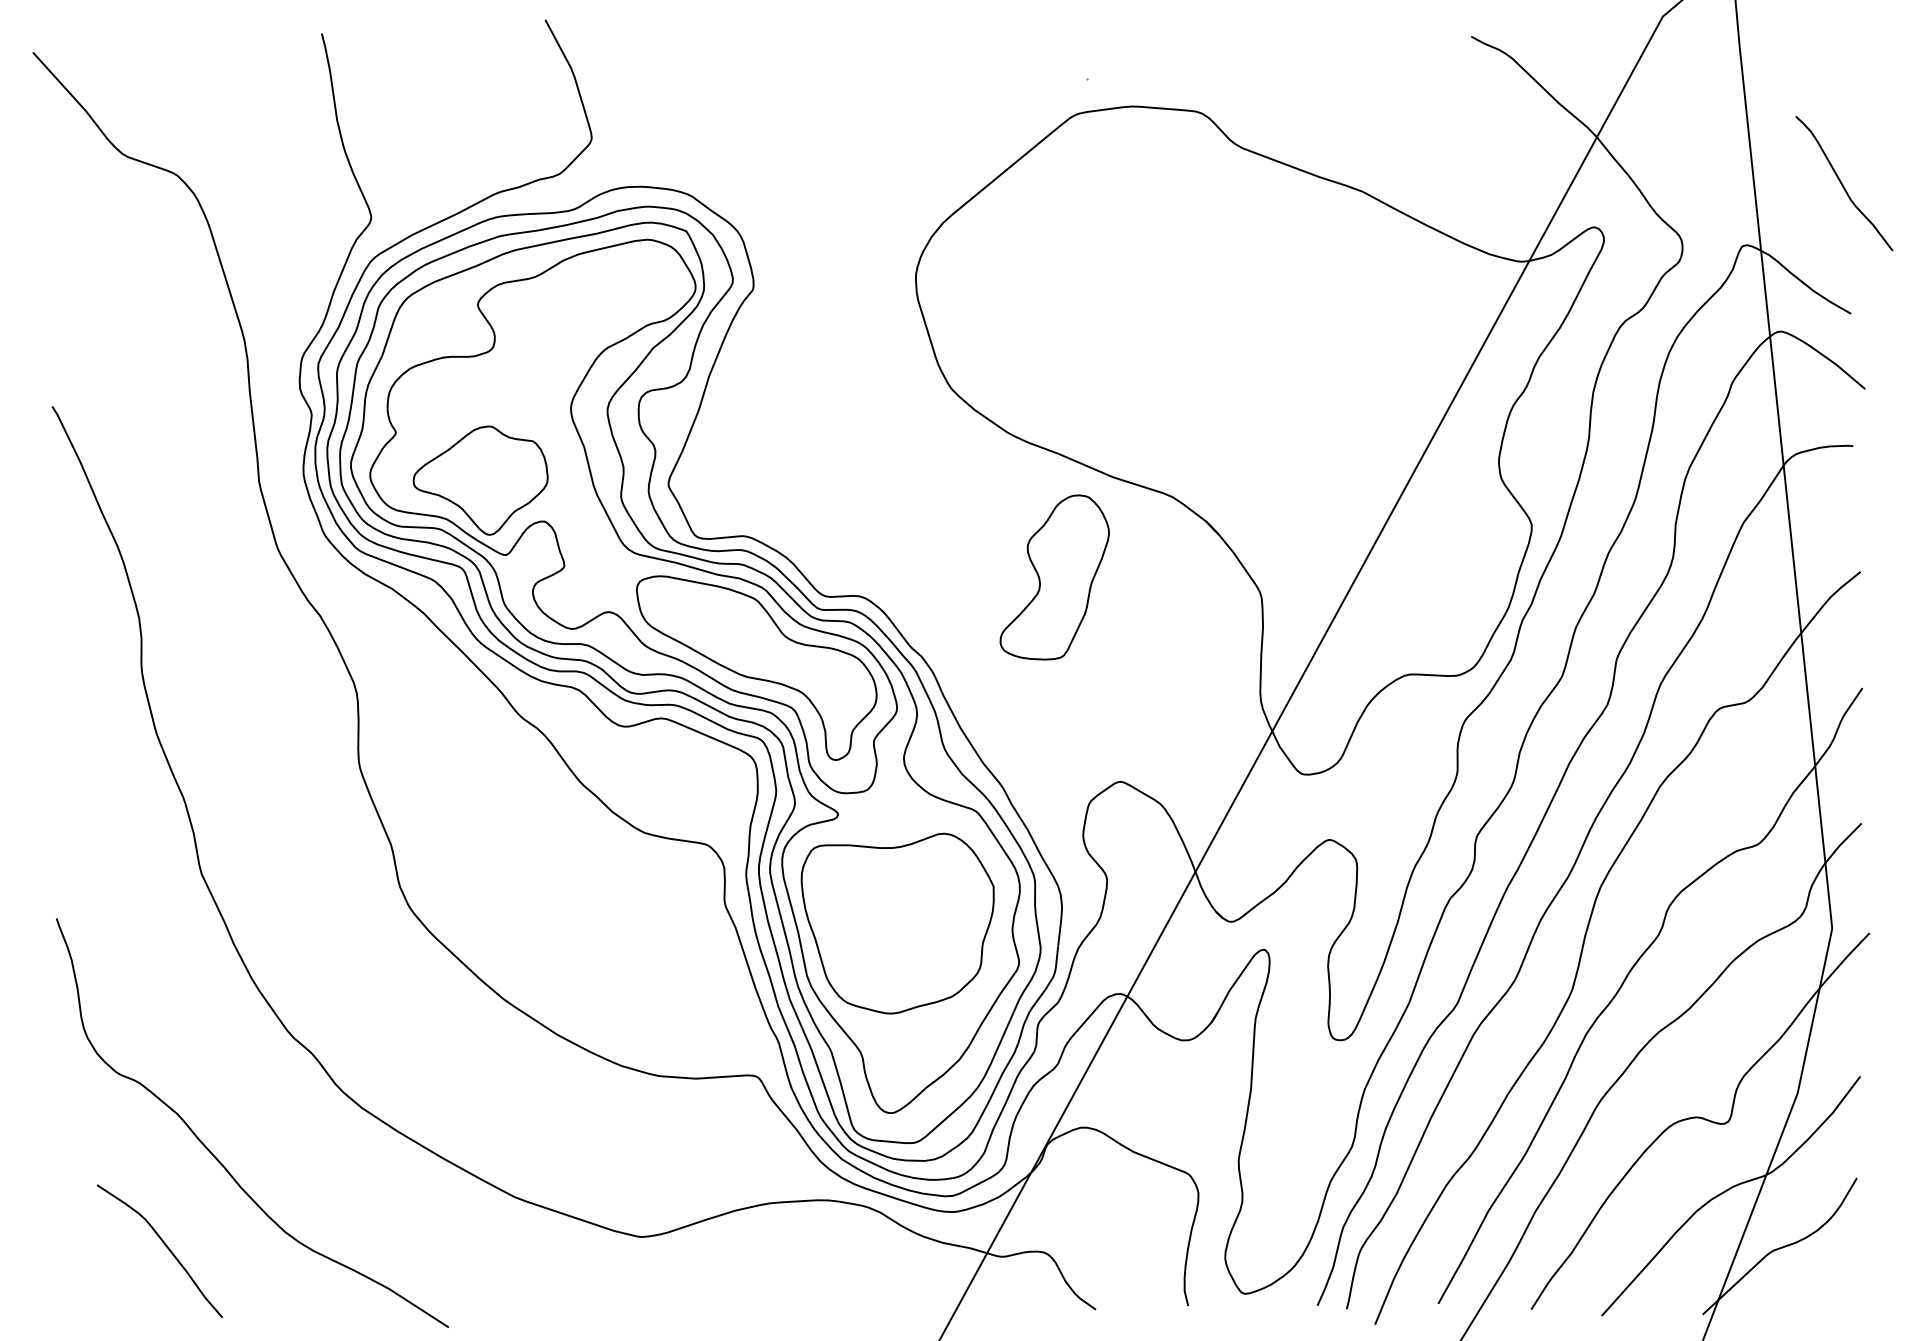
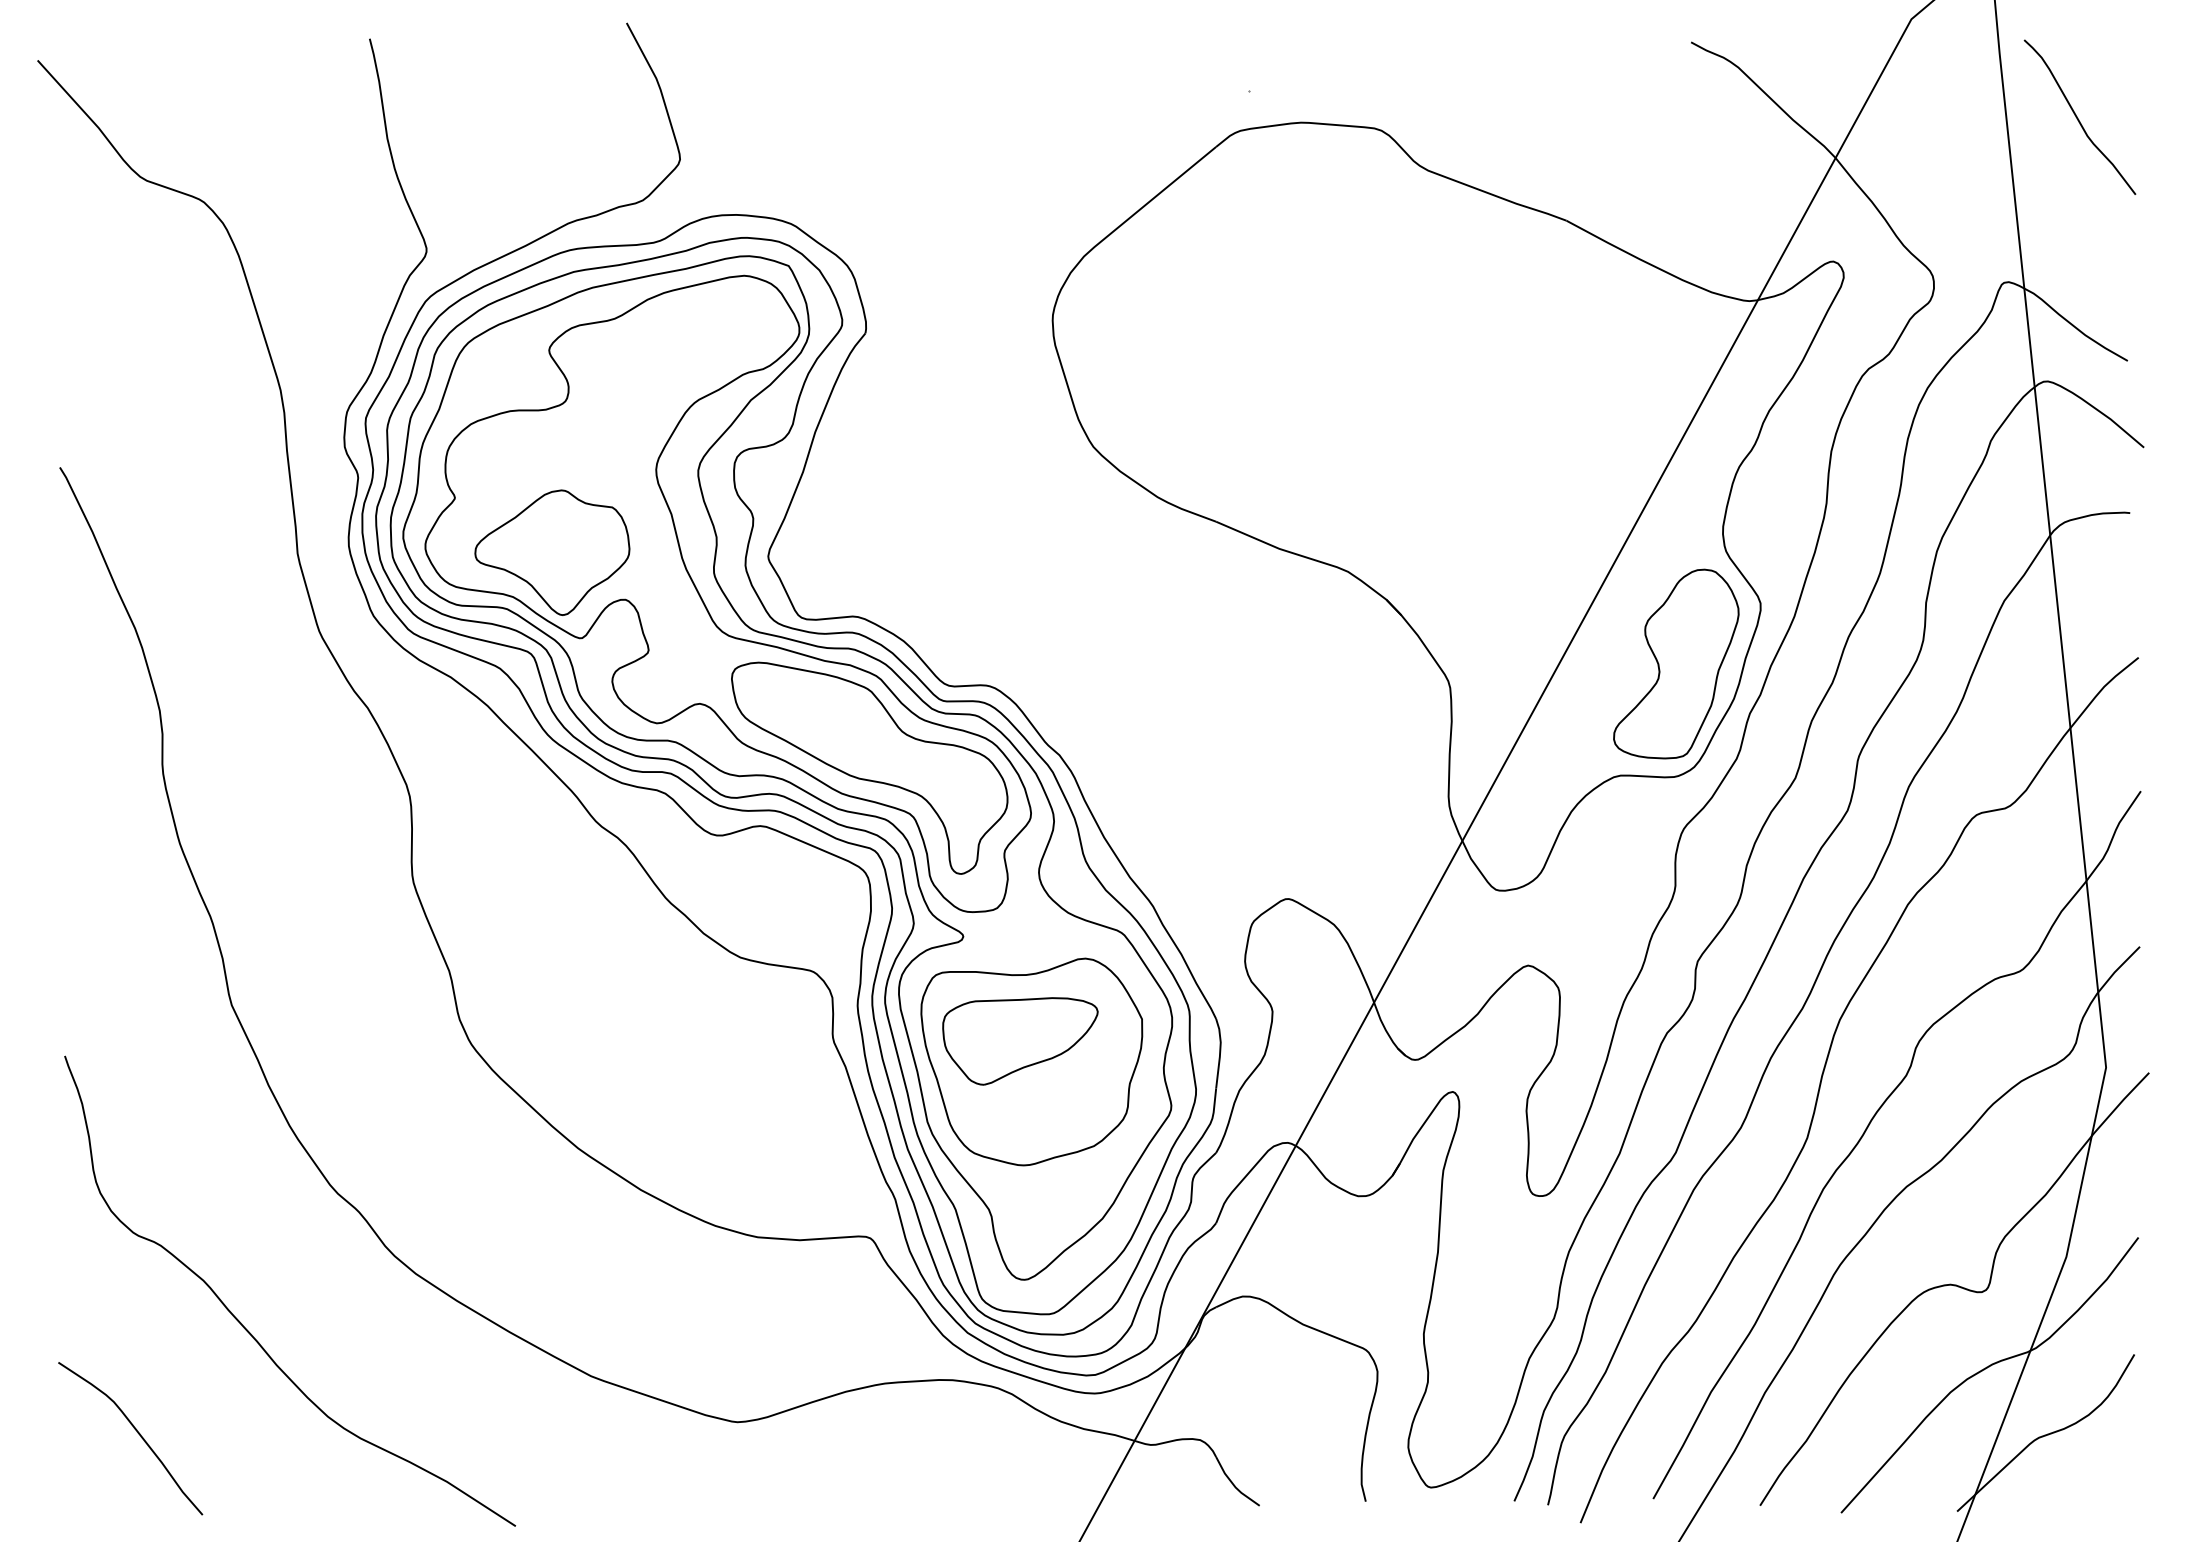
curve: (1842, 182) -> (2077, 116), moved
part: (1054, 576) -> (1676, 663), moved
part: (887, 905) -> (1020, 1041), added
curve: (165, 1246) -> (137, 1433), moved

